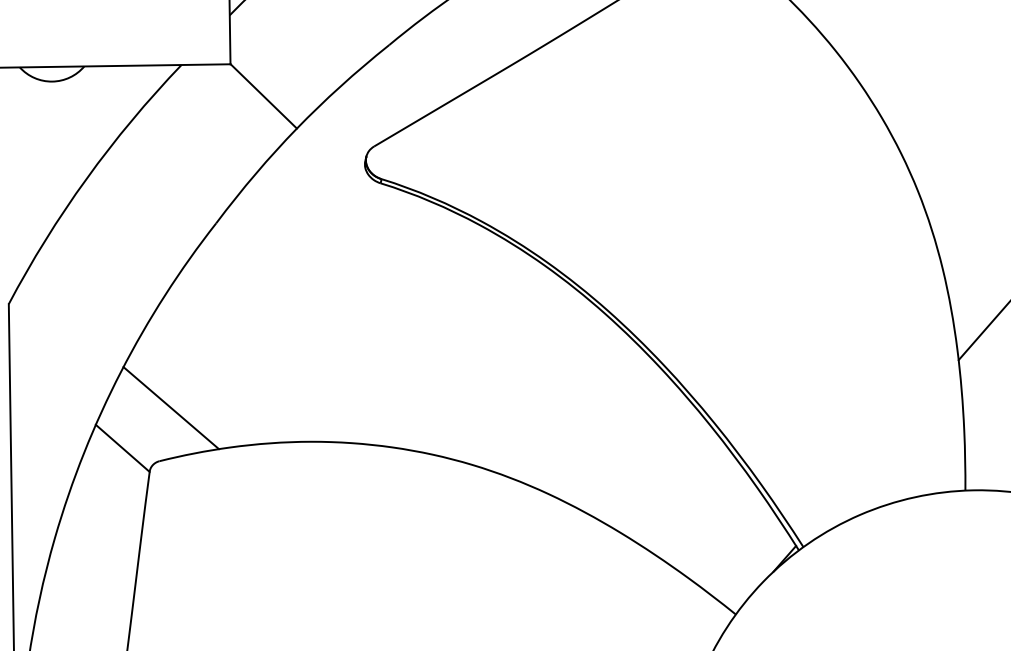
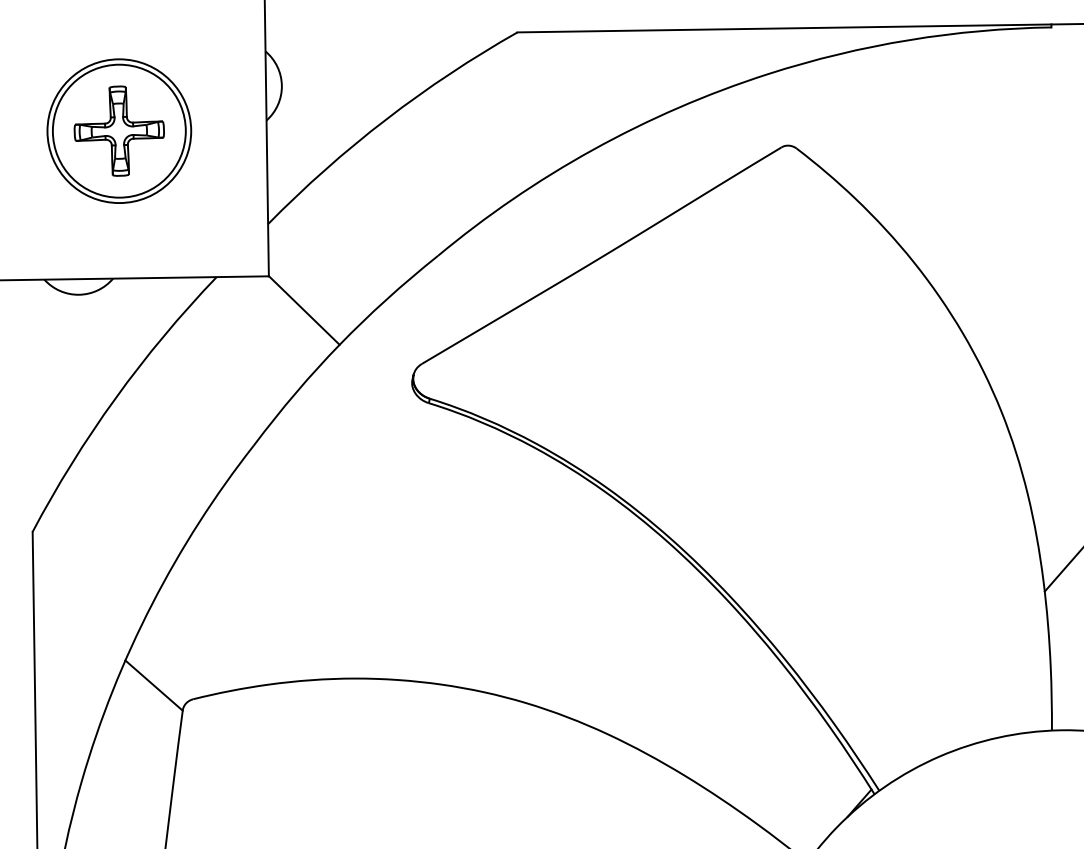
line: (171, 407) -> (205, 642), removed

